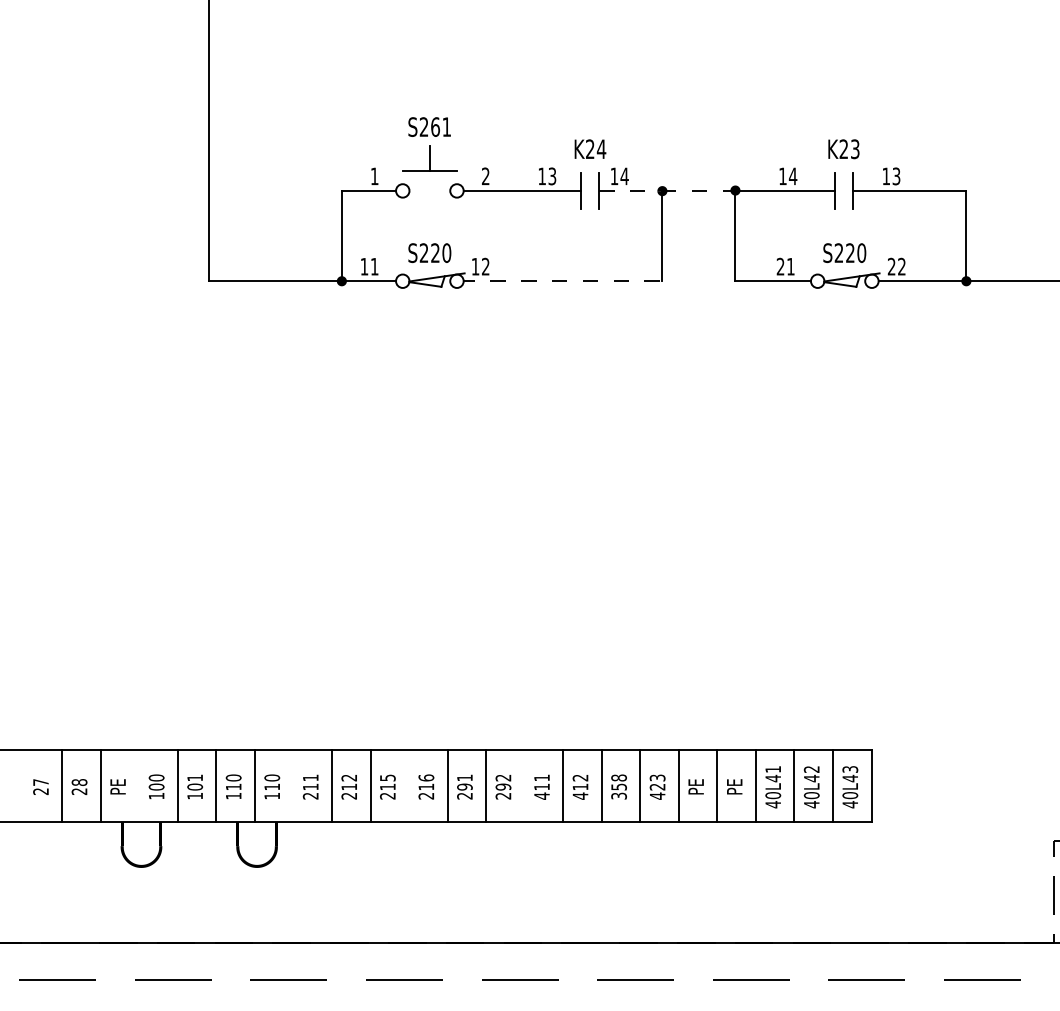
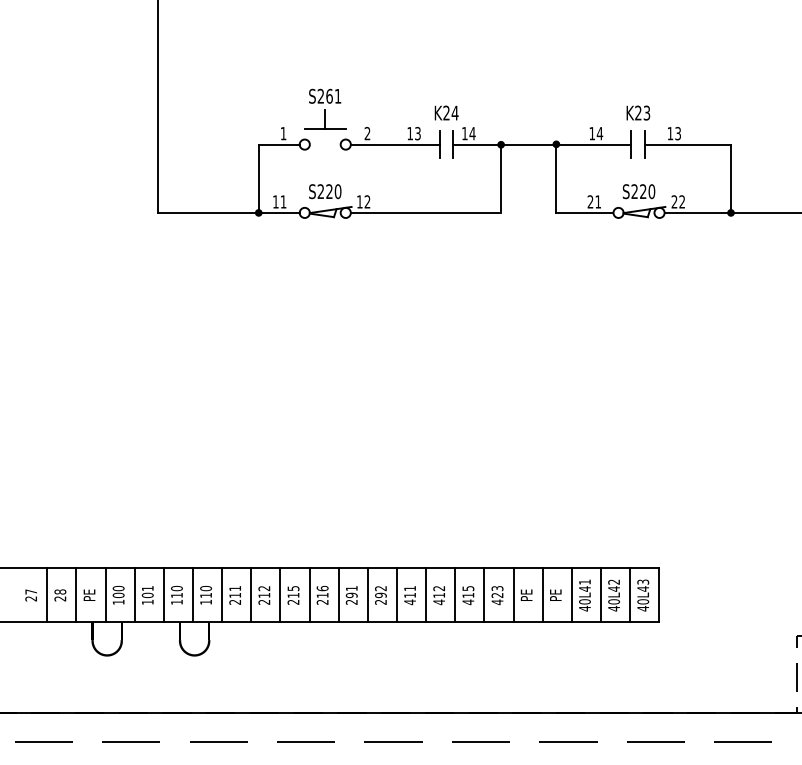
line: (667, 190) -> (504, 144), dashed -> solid
line: (561, 281) -> (424, 213), dashed -> solid
line: (139, 785) -> (105, 594), added
line: (293, 785) -> (222, 594), added
line: (409, 785) -> (309, 594), added
line: (524, 785) -> (396, 594), added
text: (618, 786) -> (467, 594), 358 -> 415

